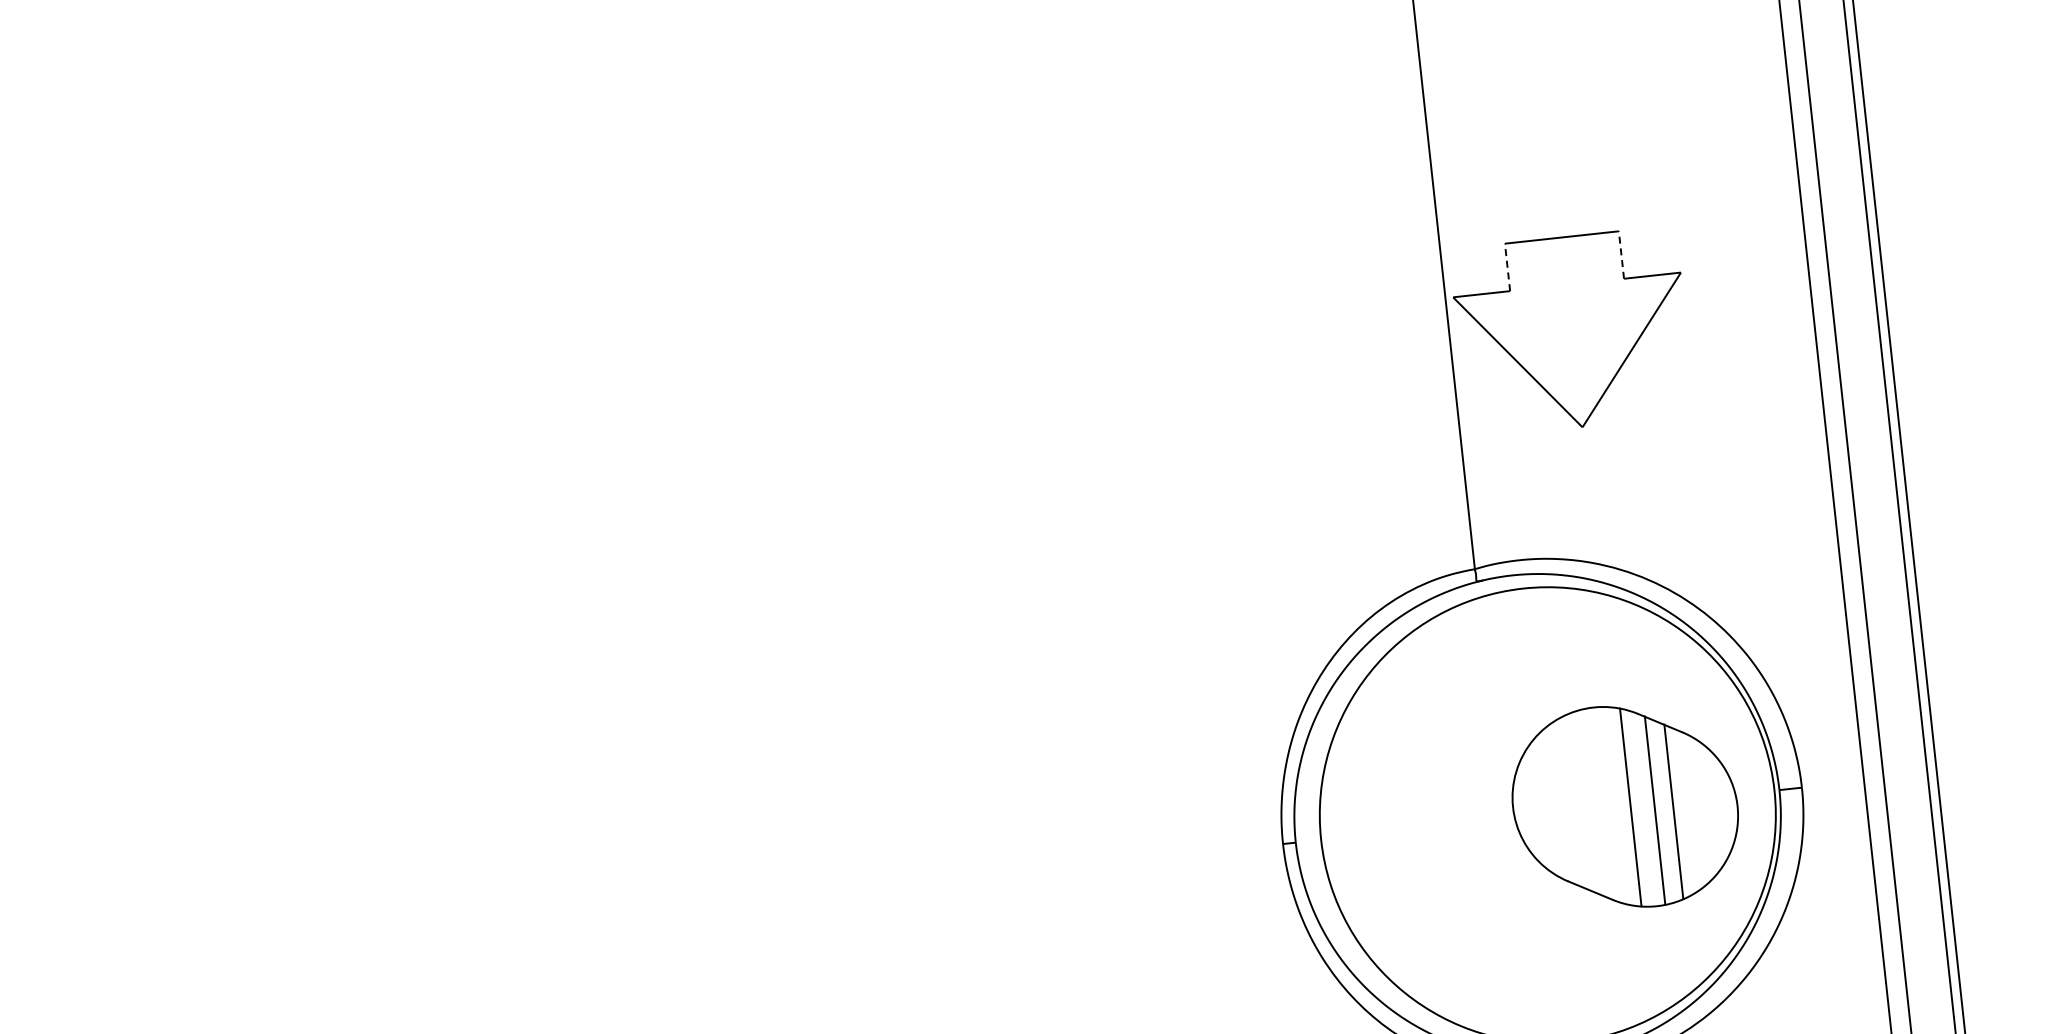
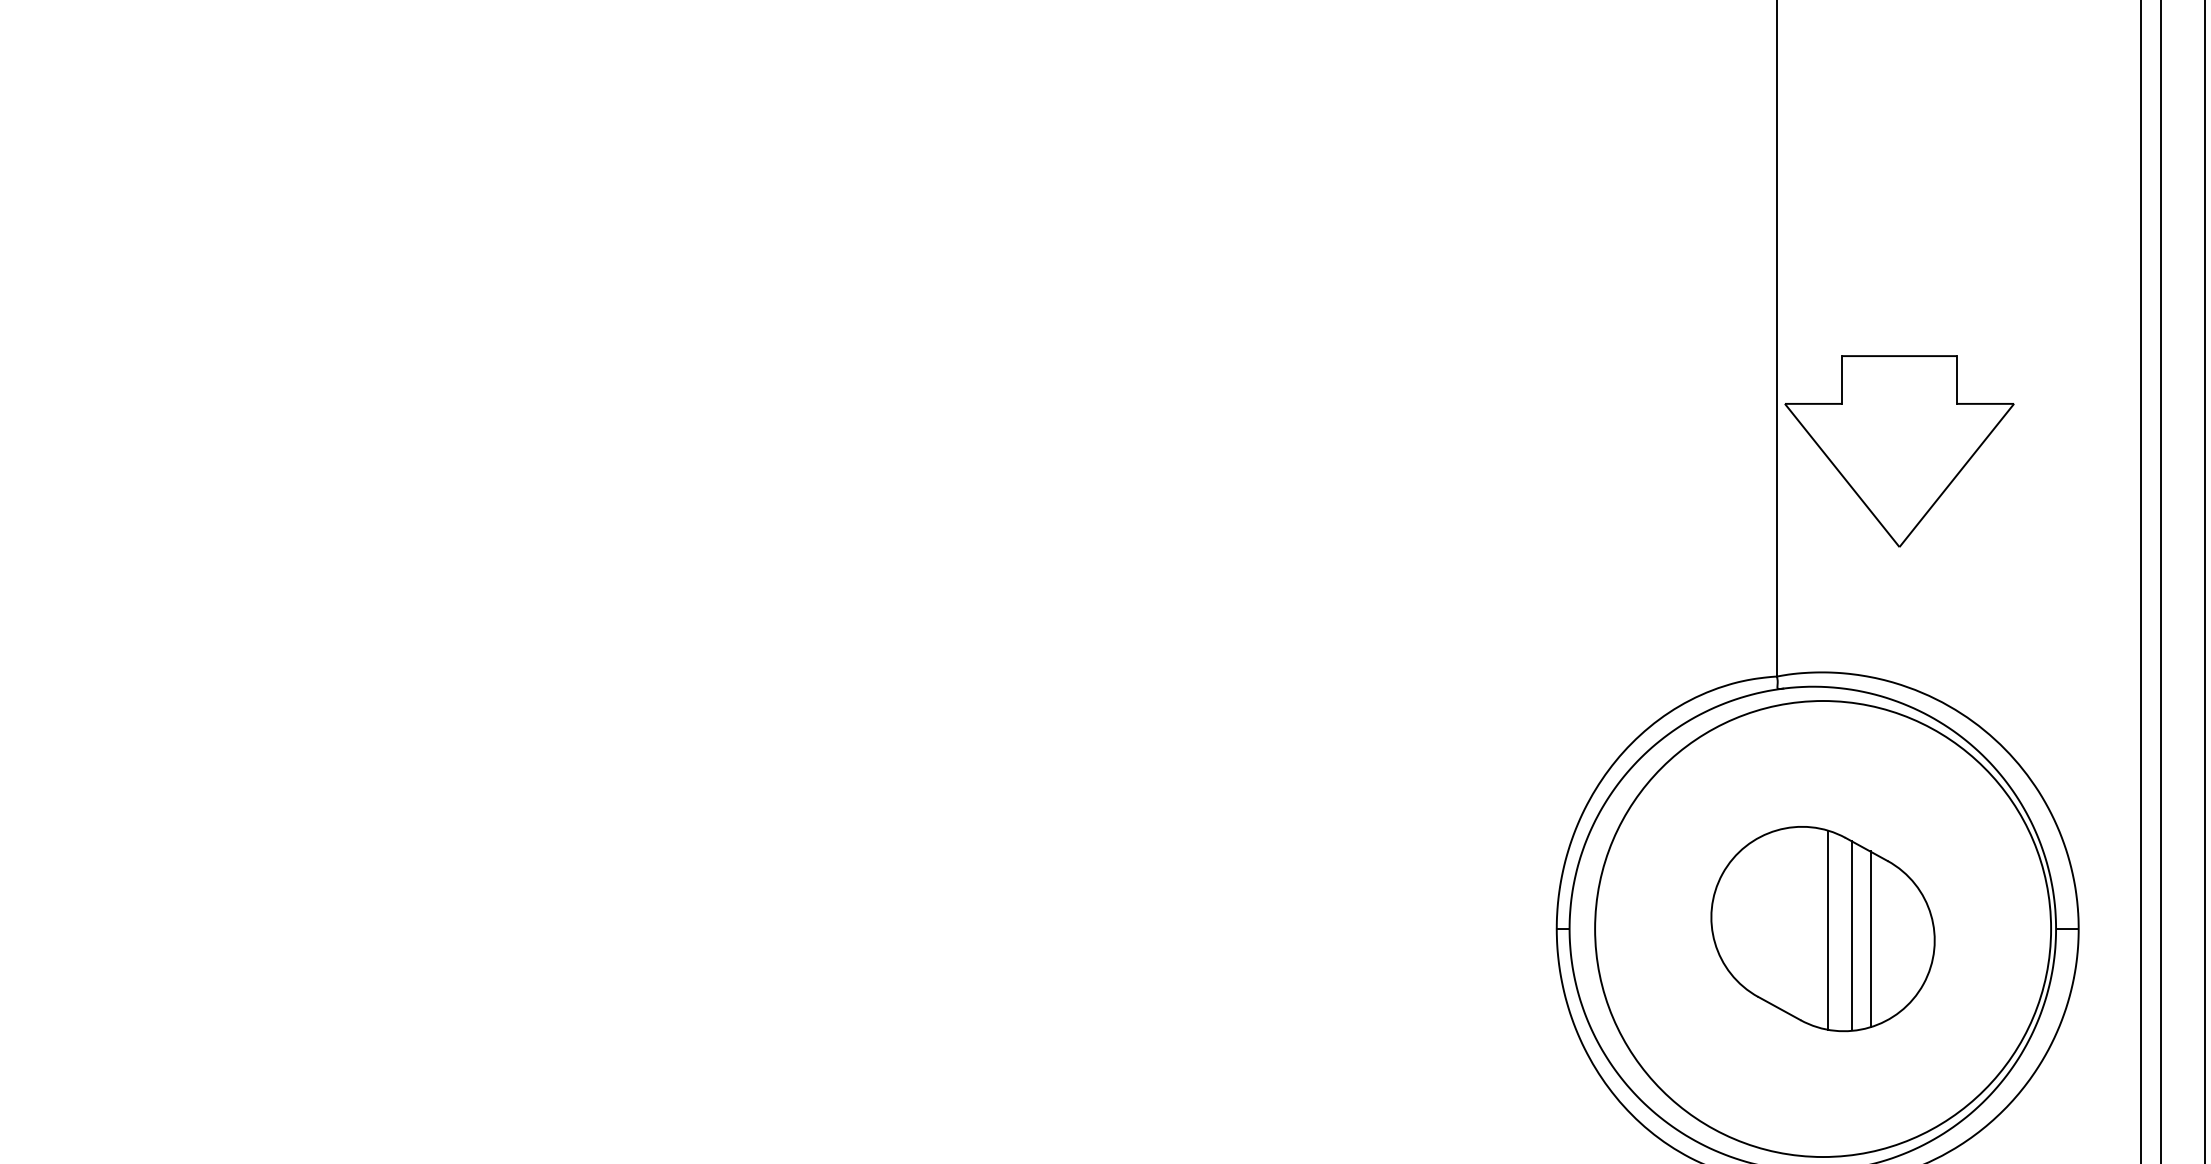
line: (1621, 255) -> (1956, 380), dashed -> solid
line: (1507, 267) -> (1842, 380), dashed -> solid
part: (1624, 807) -> (1822, 929), moved

